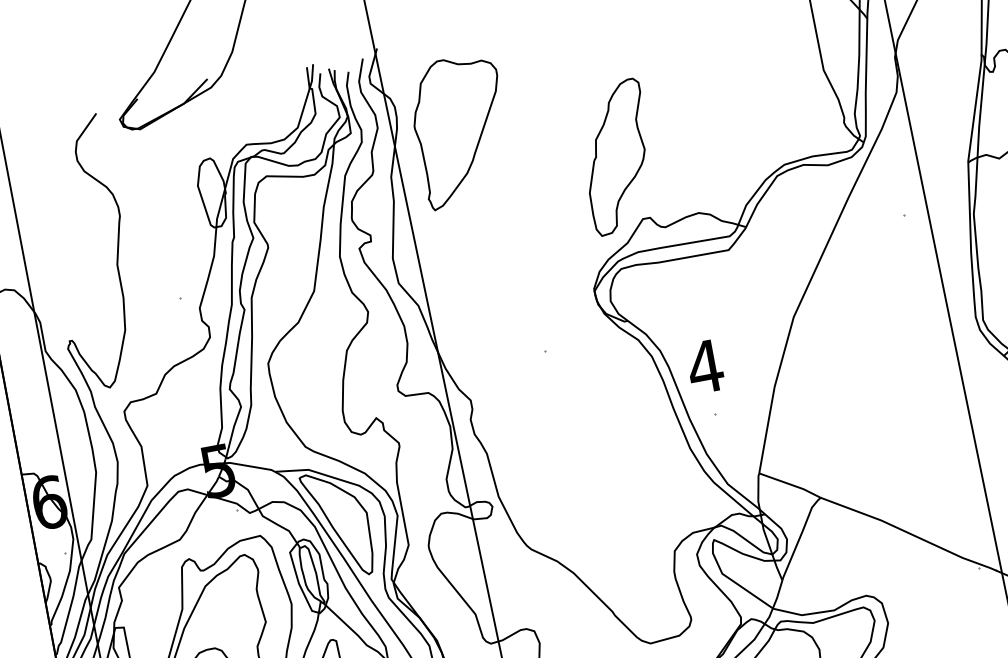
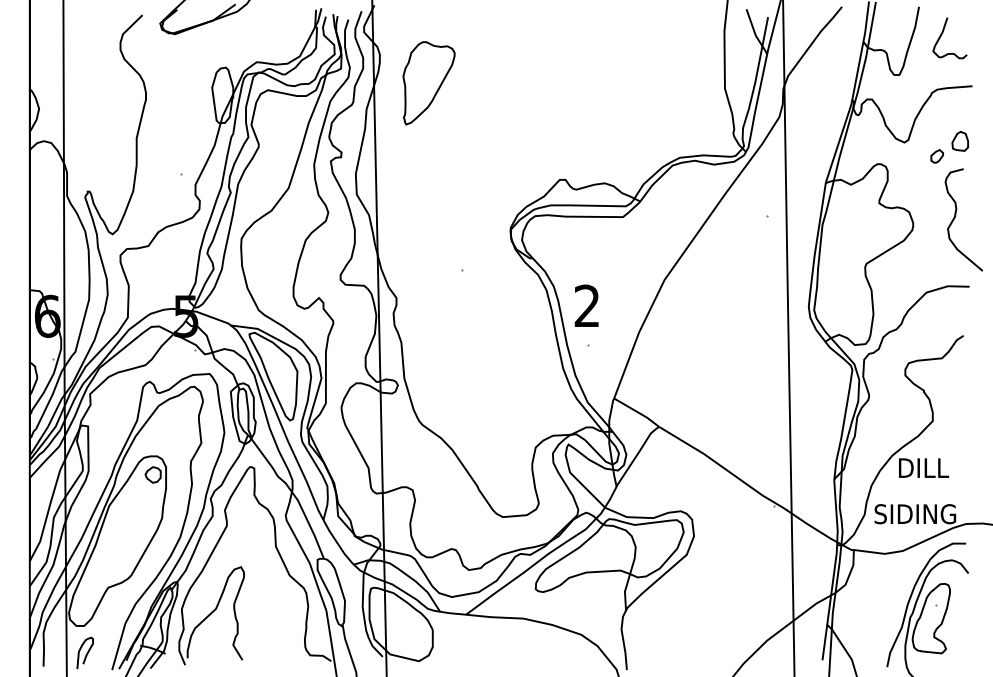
part: (460, 131) -> (428, 83), size x0.7
part: (617, 157) -> (548, 127), removed
text: (704, 366) -> (586, 305), 4 -> 2

